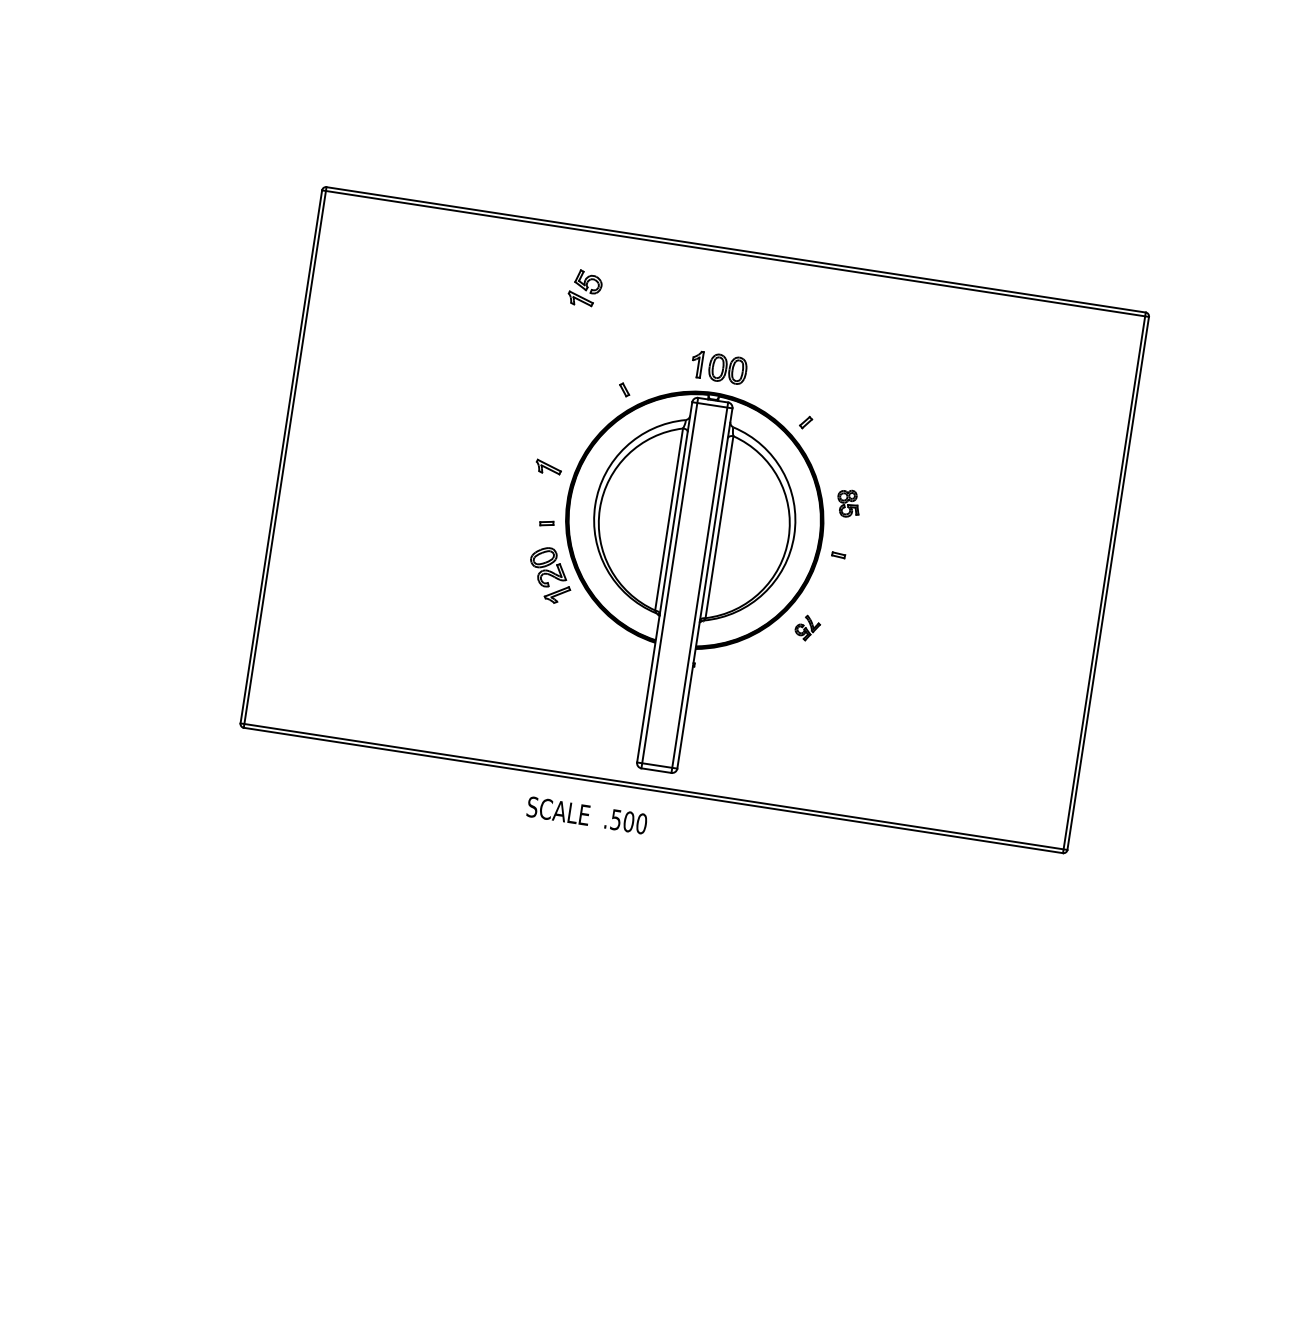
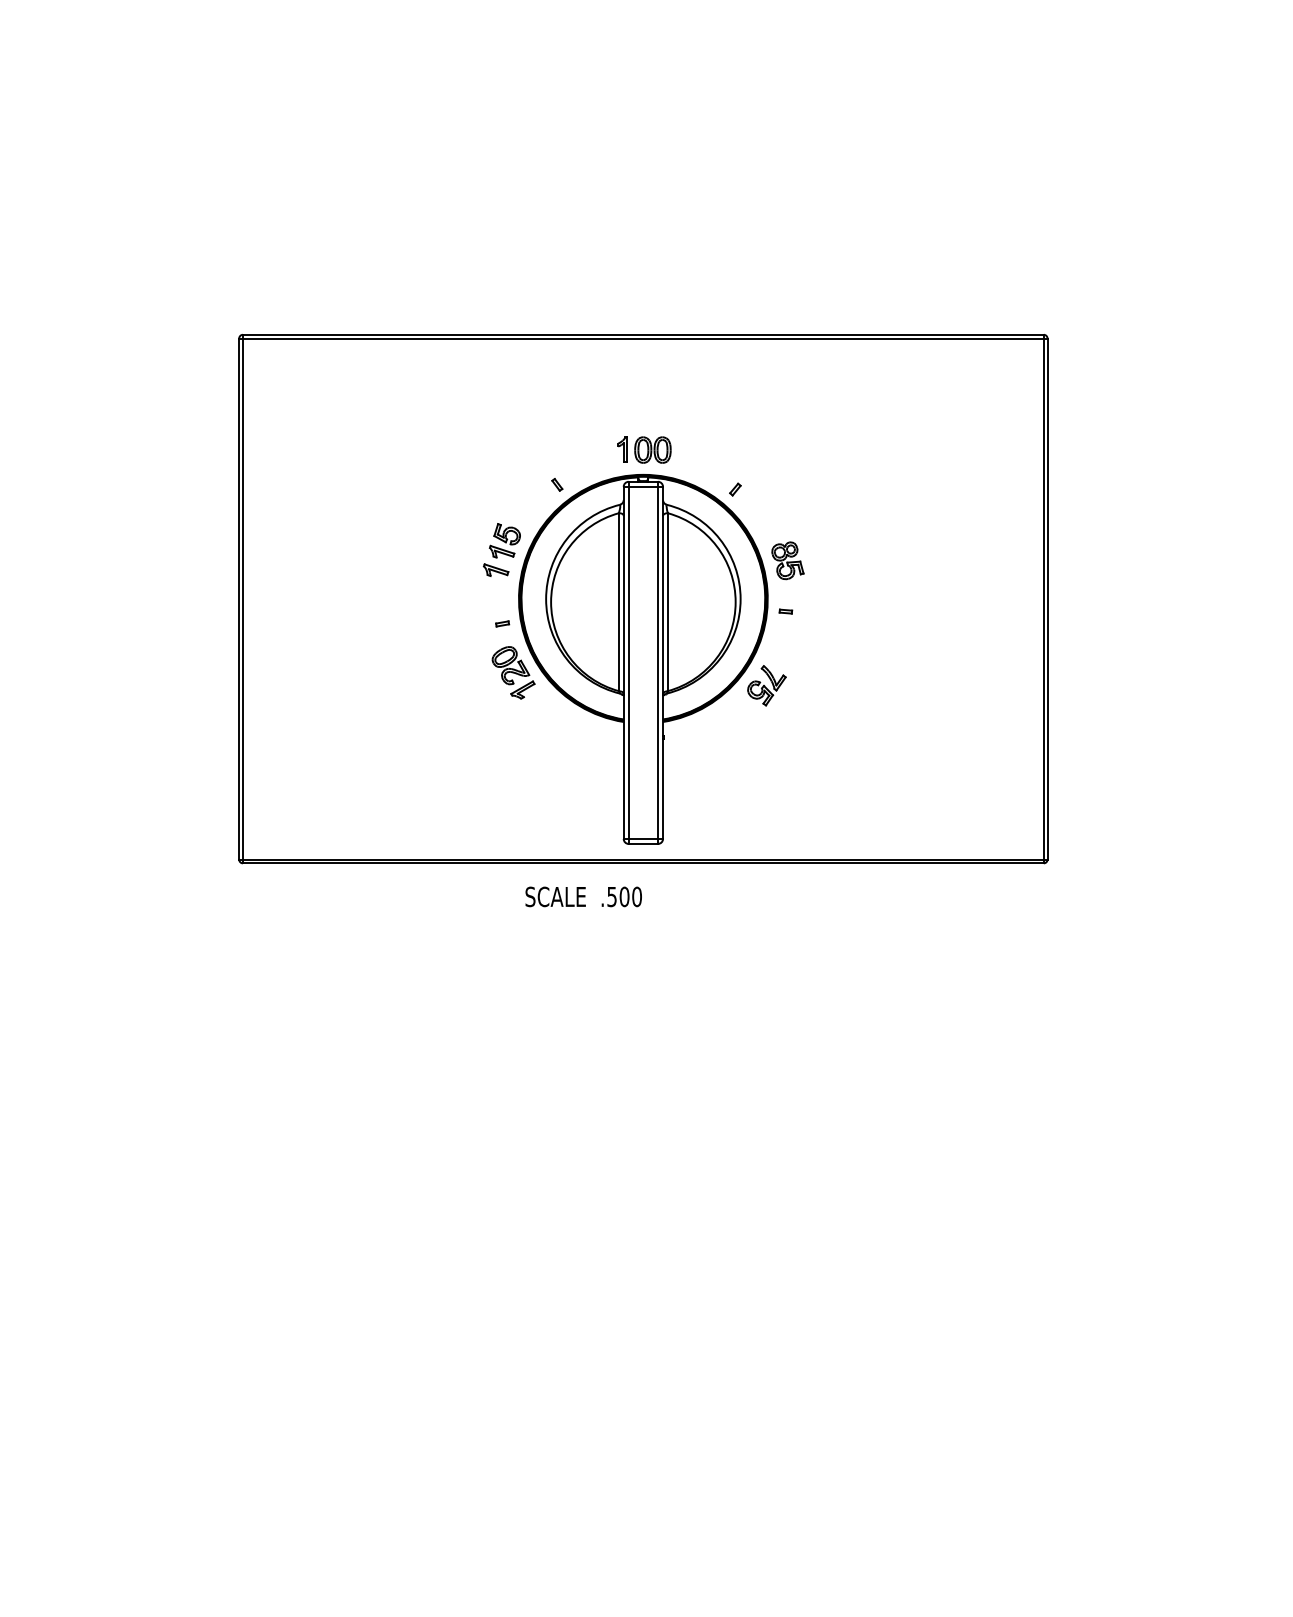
part: (584, 288) -> (504, 540), moved
part: (848, 503) -> (787, 560), size x1.43
part: (807, 627) -> (766, 685), size x1.67

